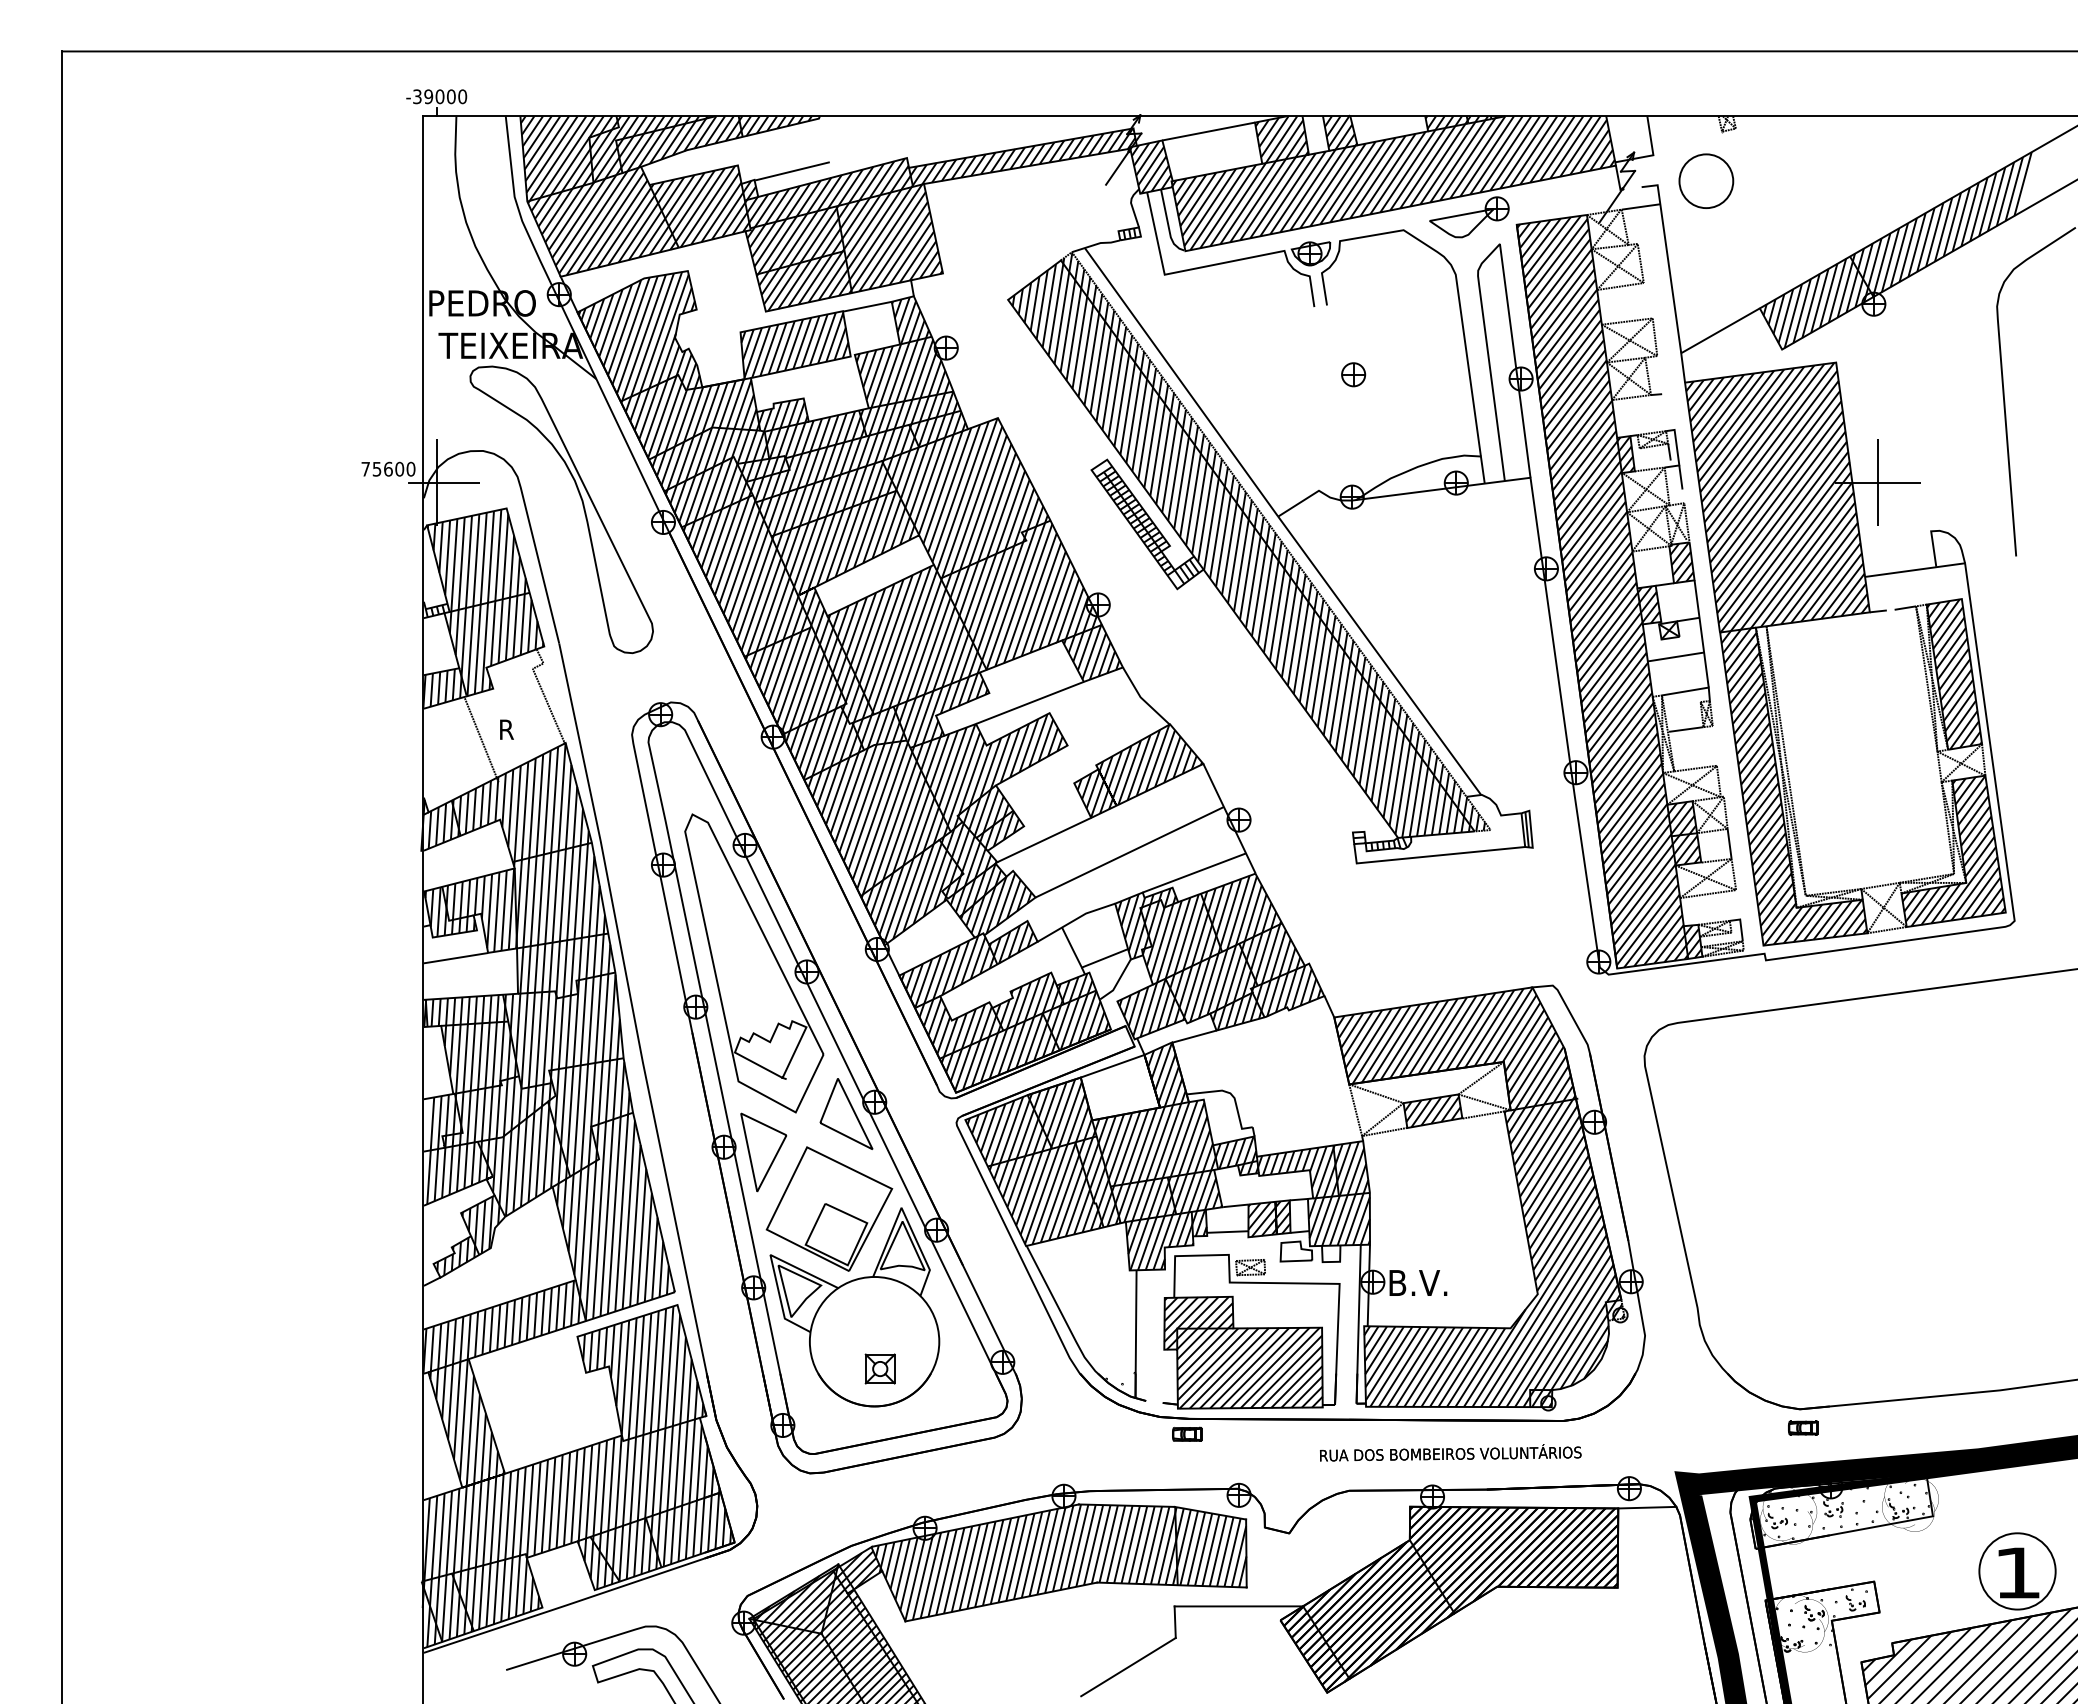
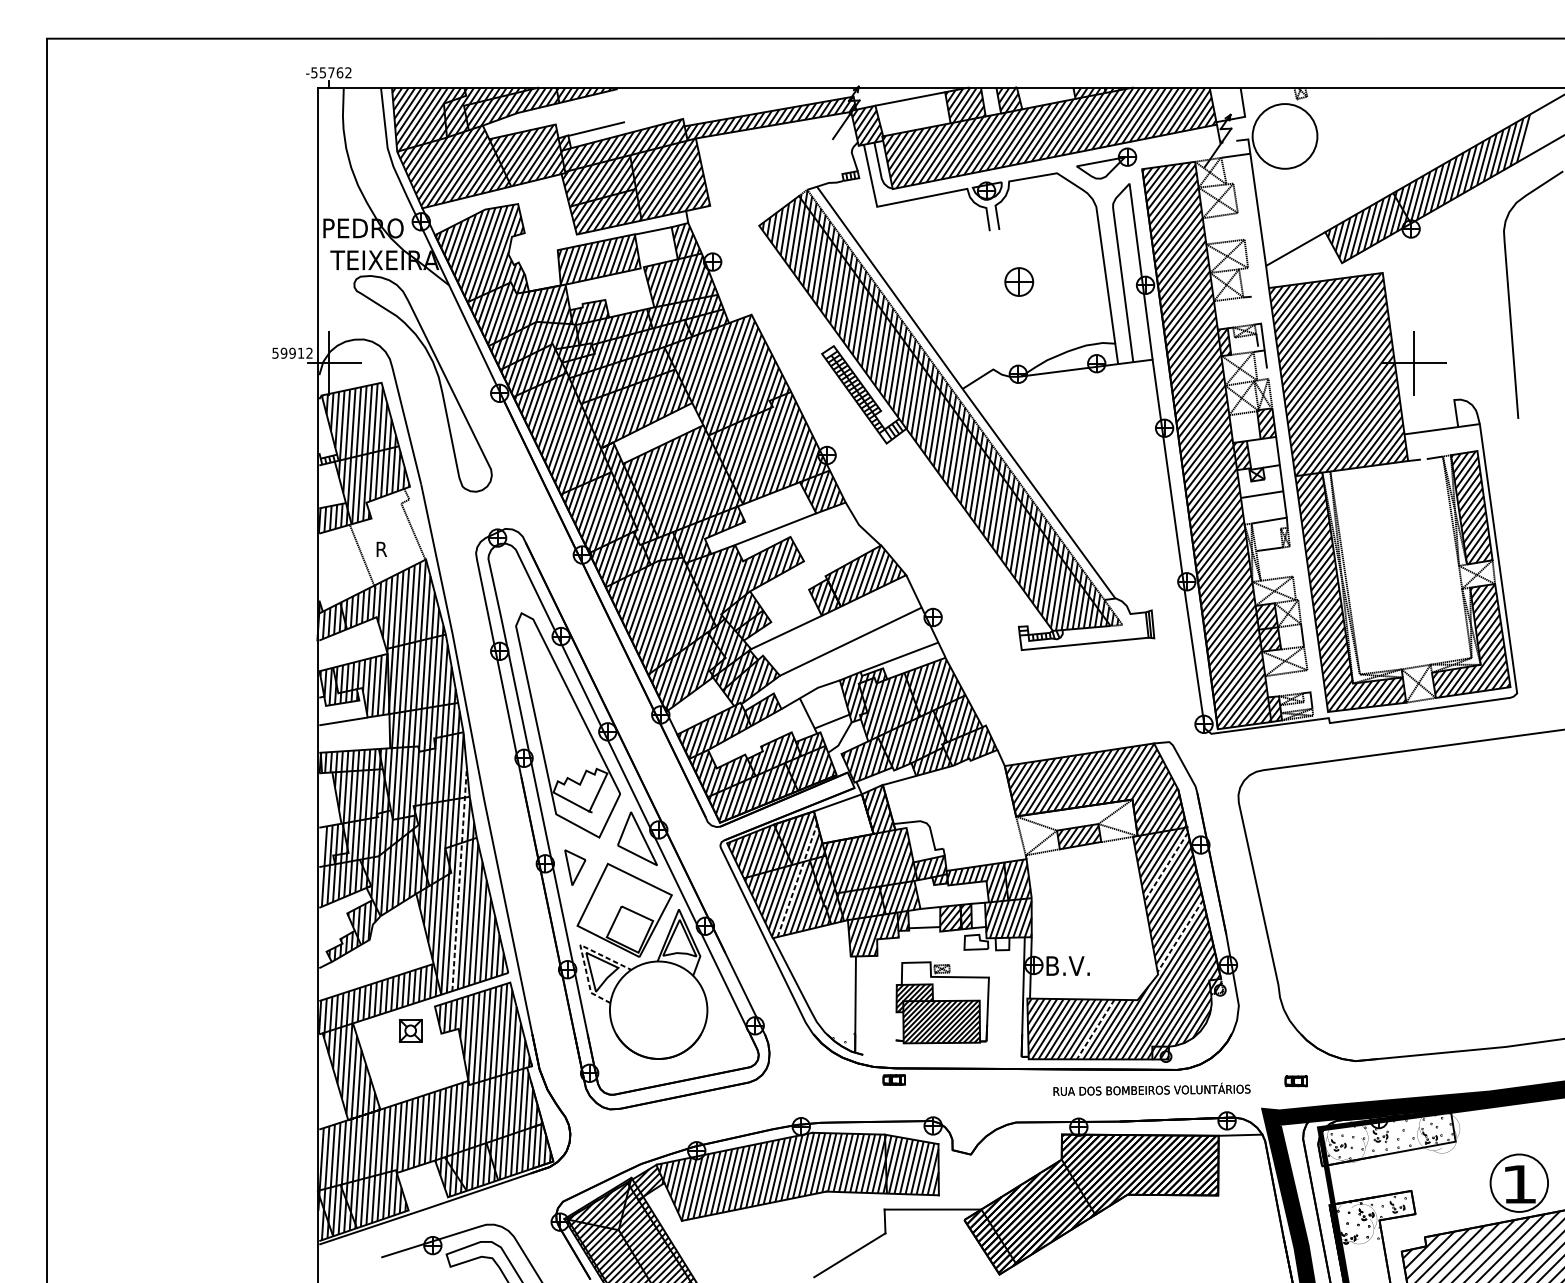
text: (440, 96) -> (331, 72), -39000 -> -55762
circle: (1706, 181) -> (1285, 136), size x1.6
part: (1353, 374) -> (1019, 281), size x1.6
text: (388, 468) -> (292, 352), 75600 -> 59912
line: (1548, 1151) -> (1166, 867), solid -> dashed
part: (763, 1152) -> (575, 867), size x0.6
line: (610, 1167) -> (459, 879), solid -> dashed
line: (1058, 1169) -> (797, 880), solid -> dashed
line: (1567, 1243) -> (1180, 936), solid -> dashed
line: (772, 1264) -> (581, 952), solid -> dashed
part: (1251, 1331) -> (942, 1002), size x0.7
line: (1454, 1367) -> (1095, 1029), solid -> dashed
part: (879, 1368) -> (410, 1030), moved
part: (1803, 1427) -> (1296, 1080), moved
text: (1450, 1452) -> (1151, 1089), moved

